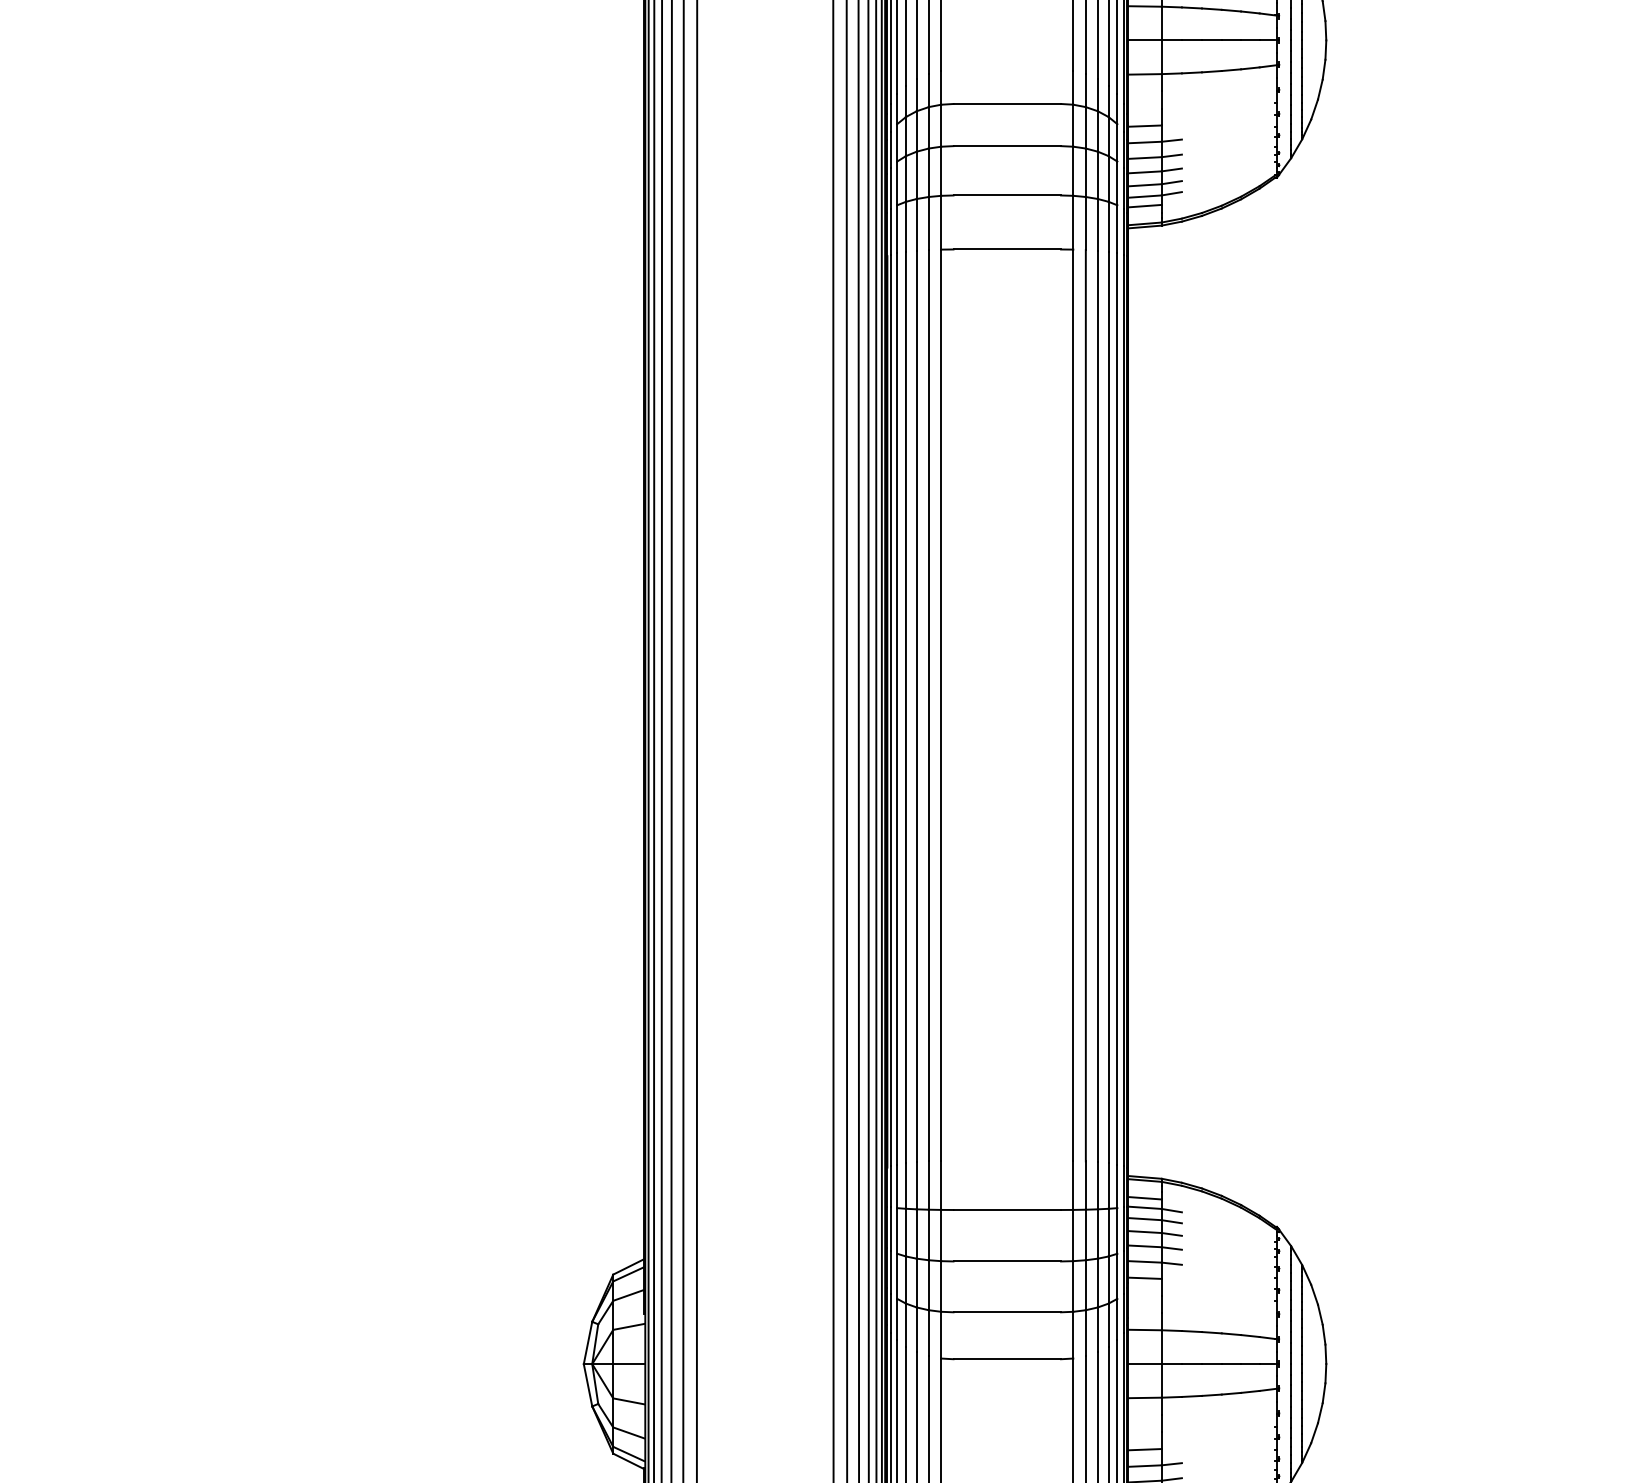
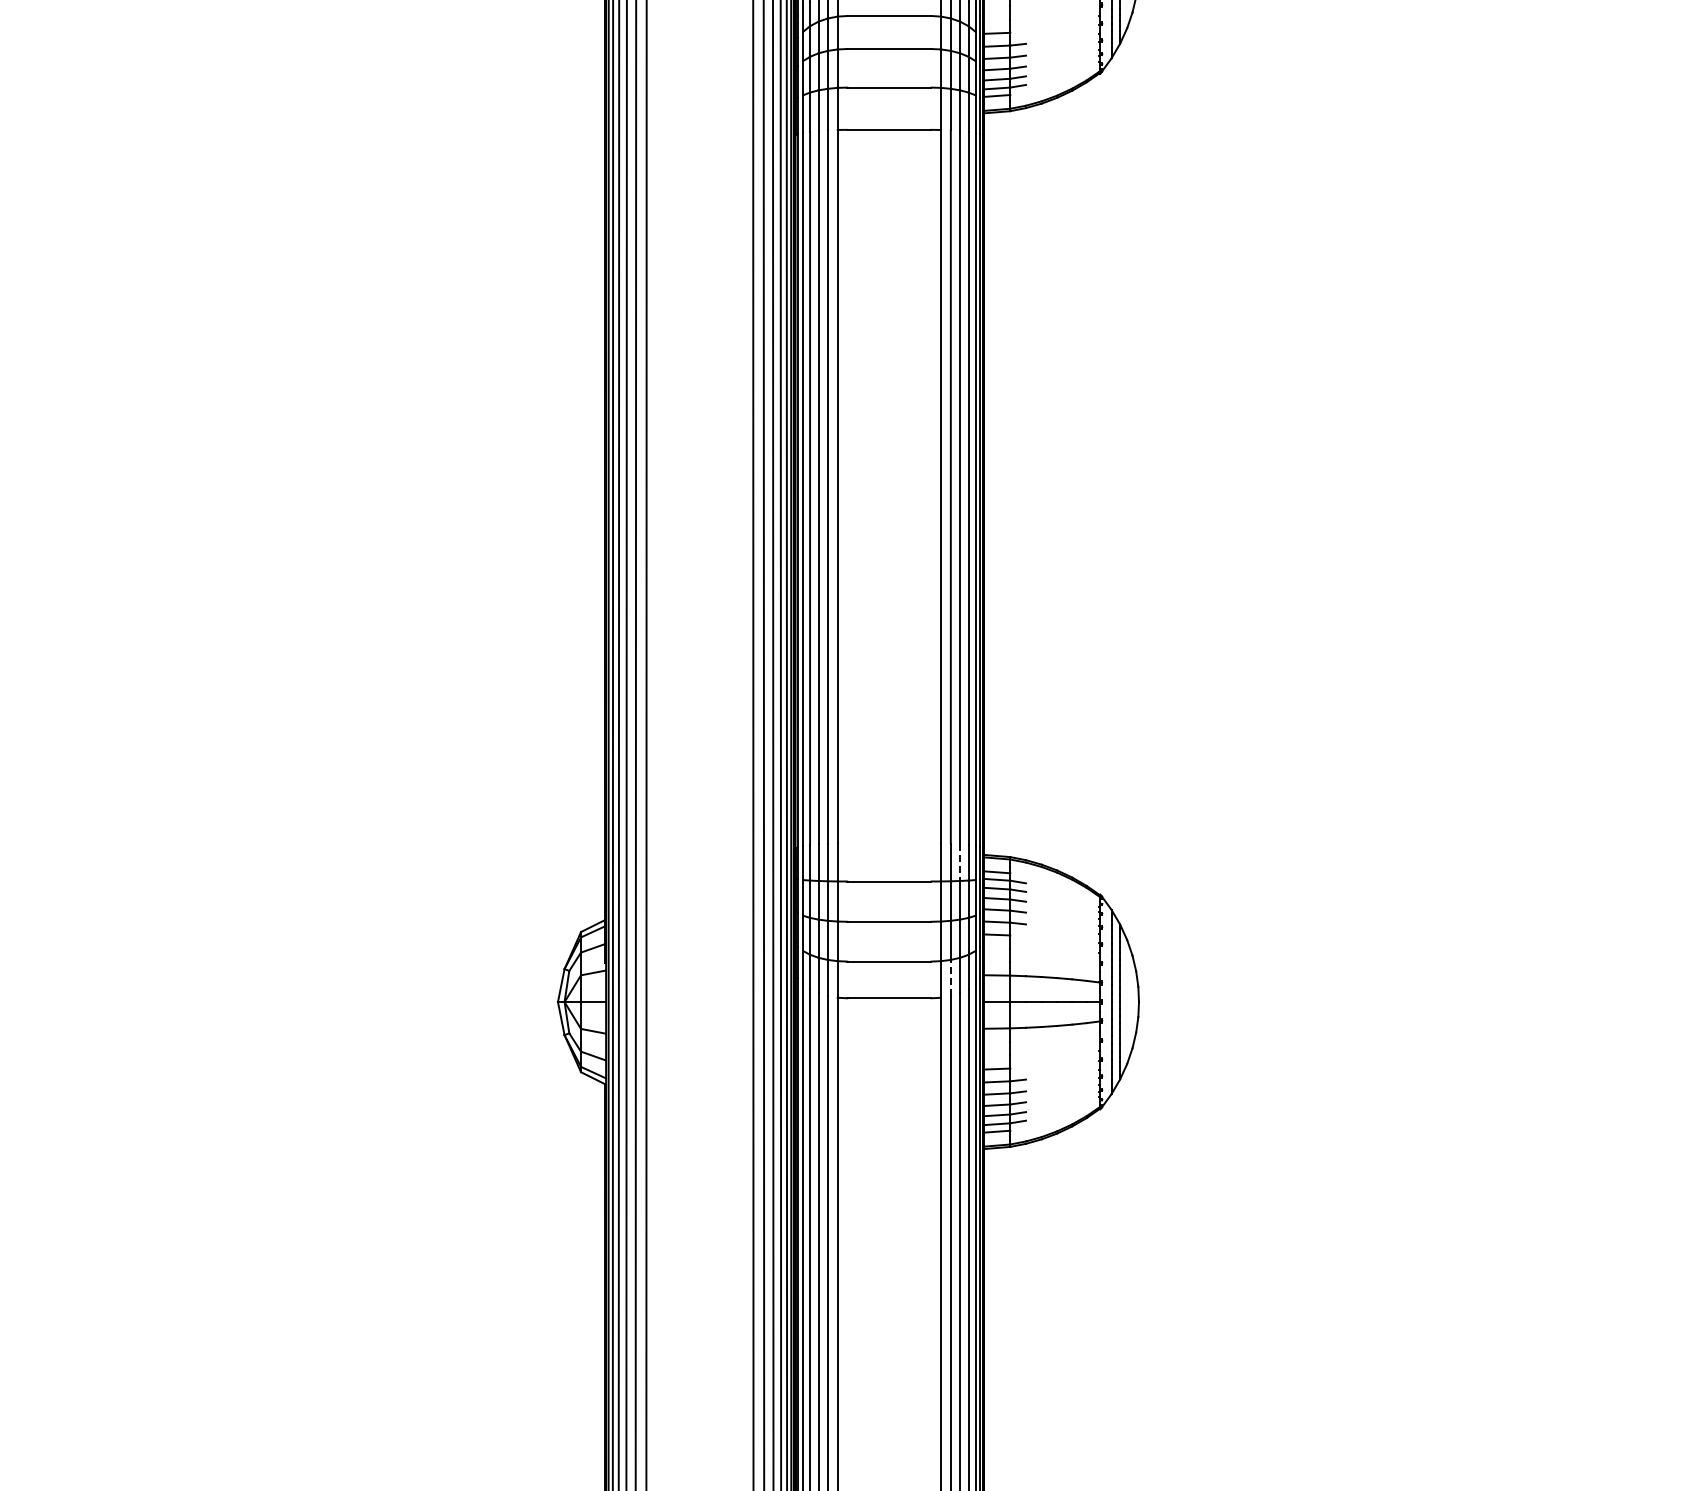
line: (1098, 1186) -> (960, 863), solid -> dashed
line: (1085, 1332) -> (950, 977), solid -> dashed

